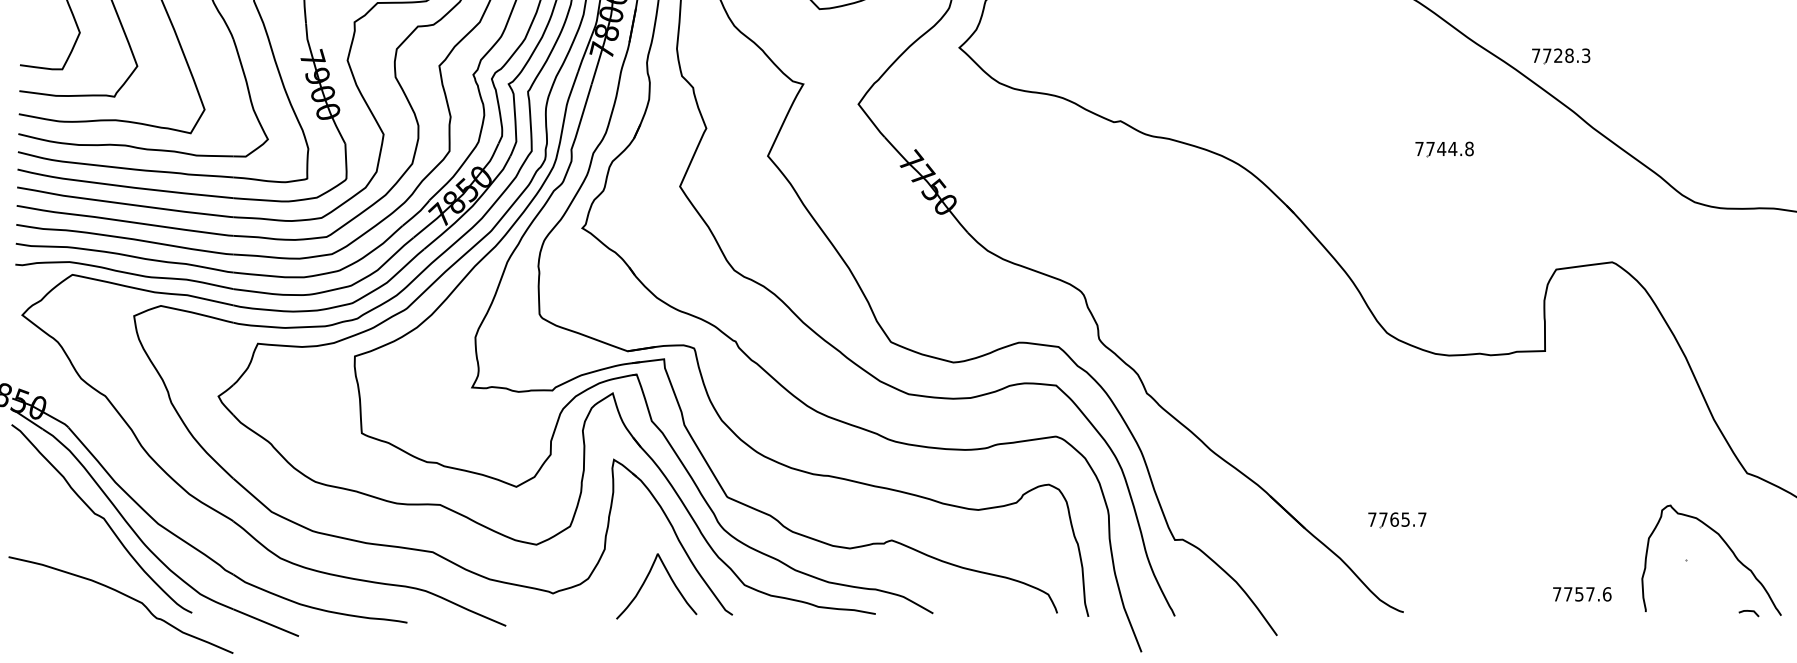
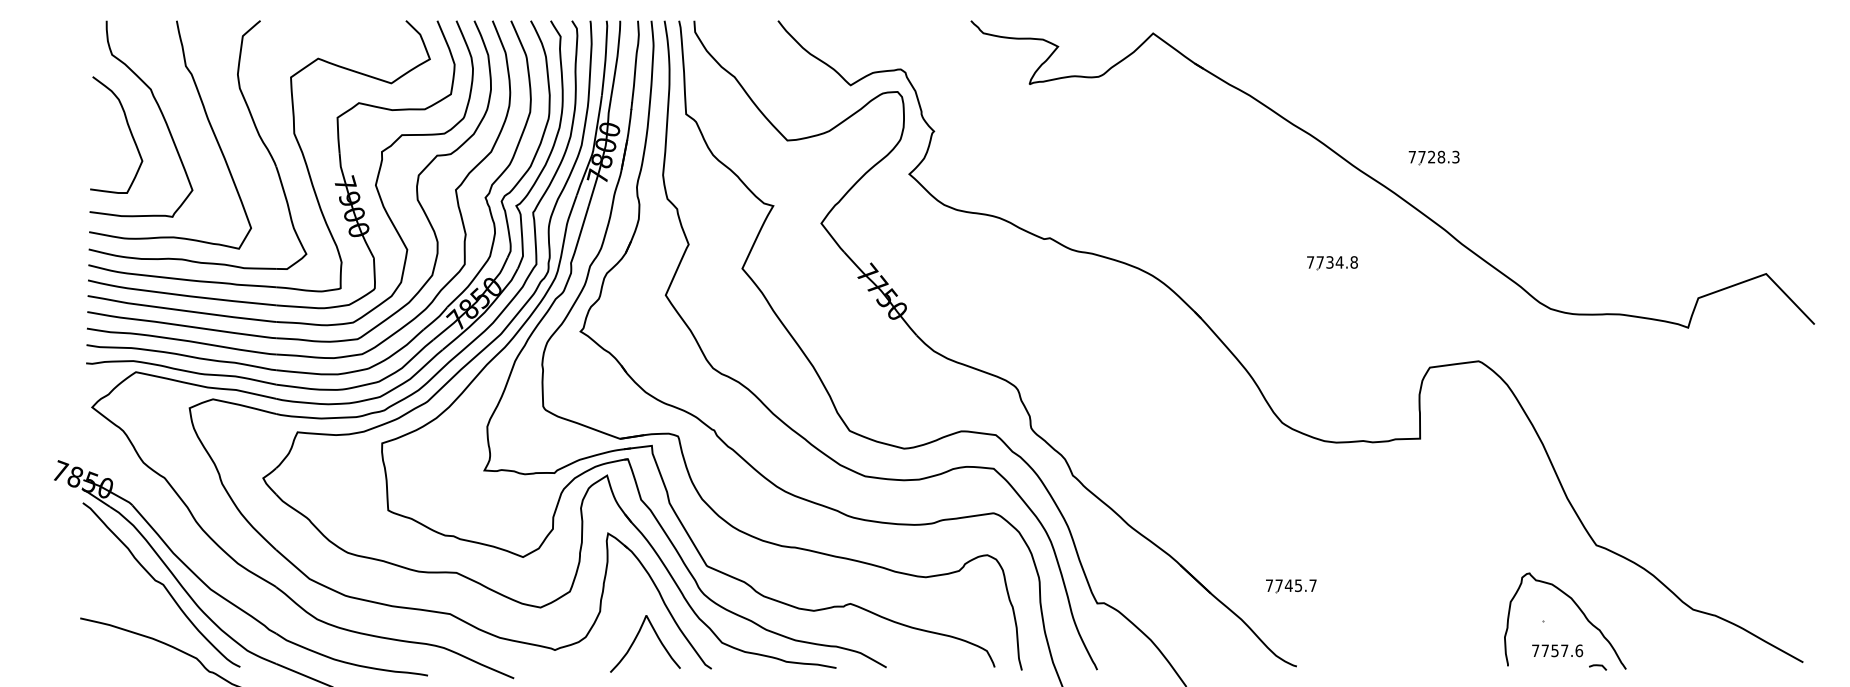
part: (1560, 56) -> (1433, 157), moved
text: (1441, 149) -> (1329, 262), 7744.8 -> 7734.8
text: (1394, 519) -> (1288, 585), 7765.7 -> 7745.7
text: (1582, 593) -> (1557, 650), moved

